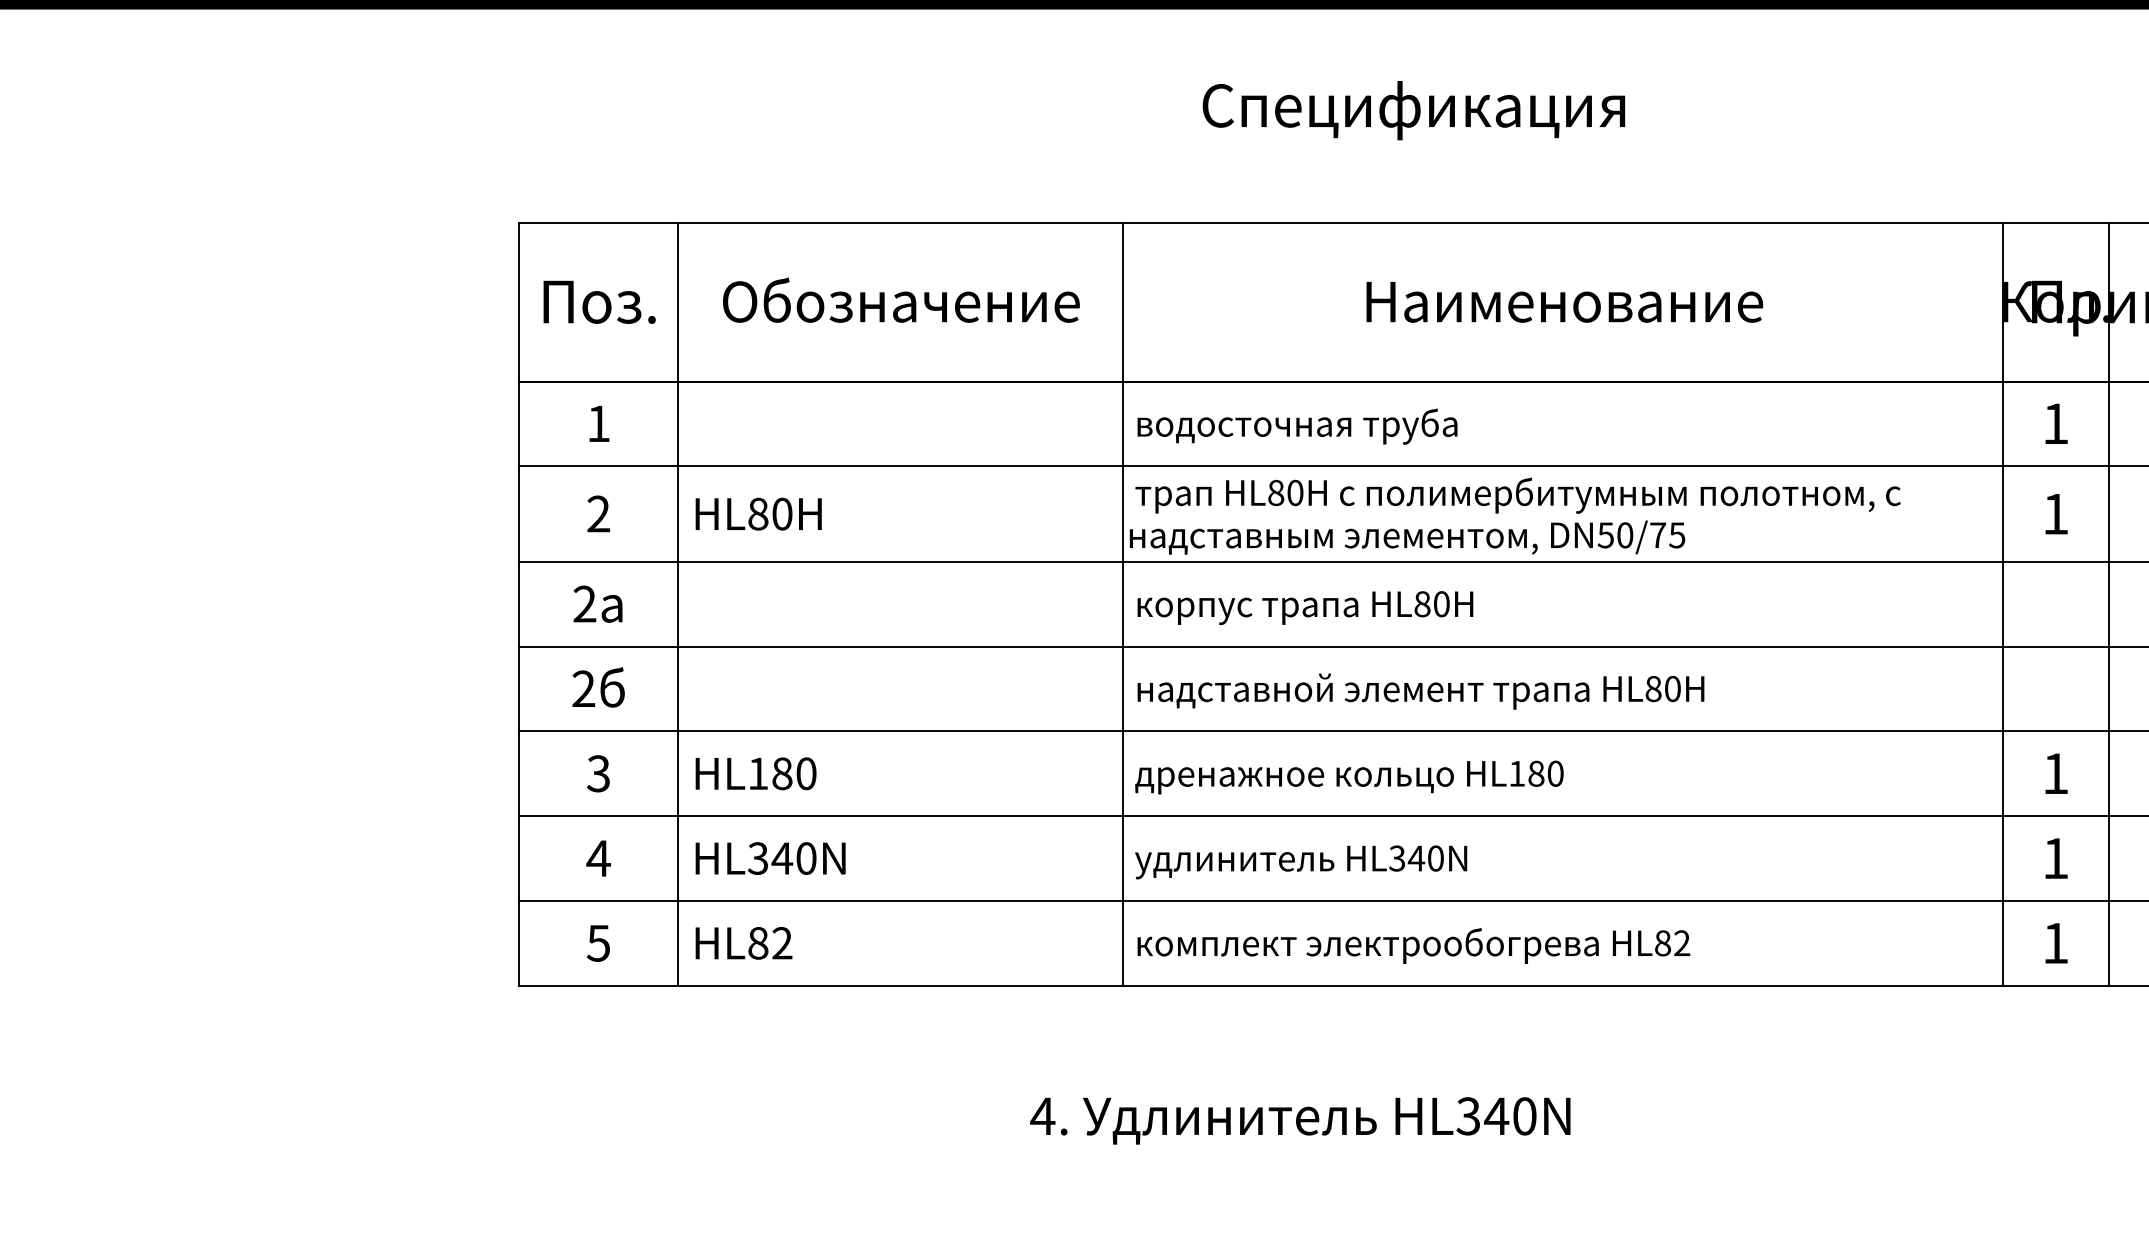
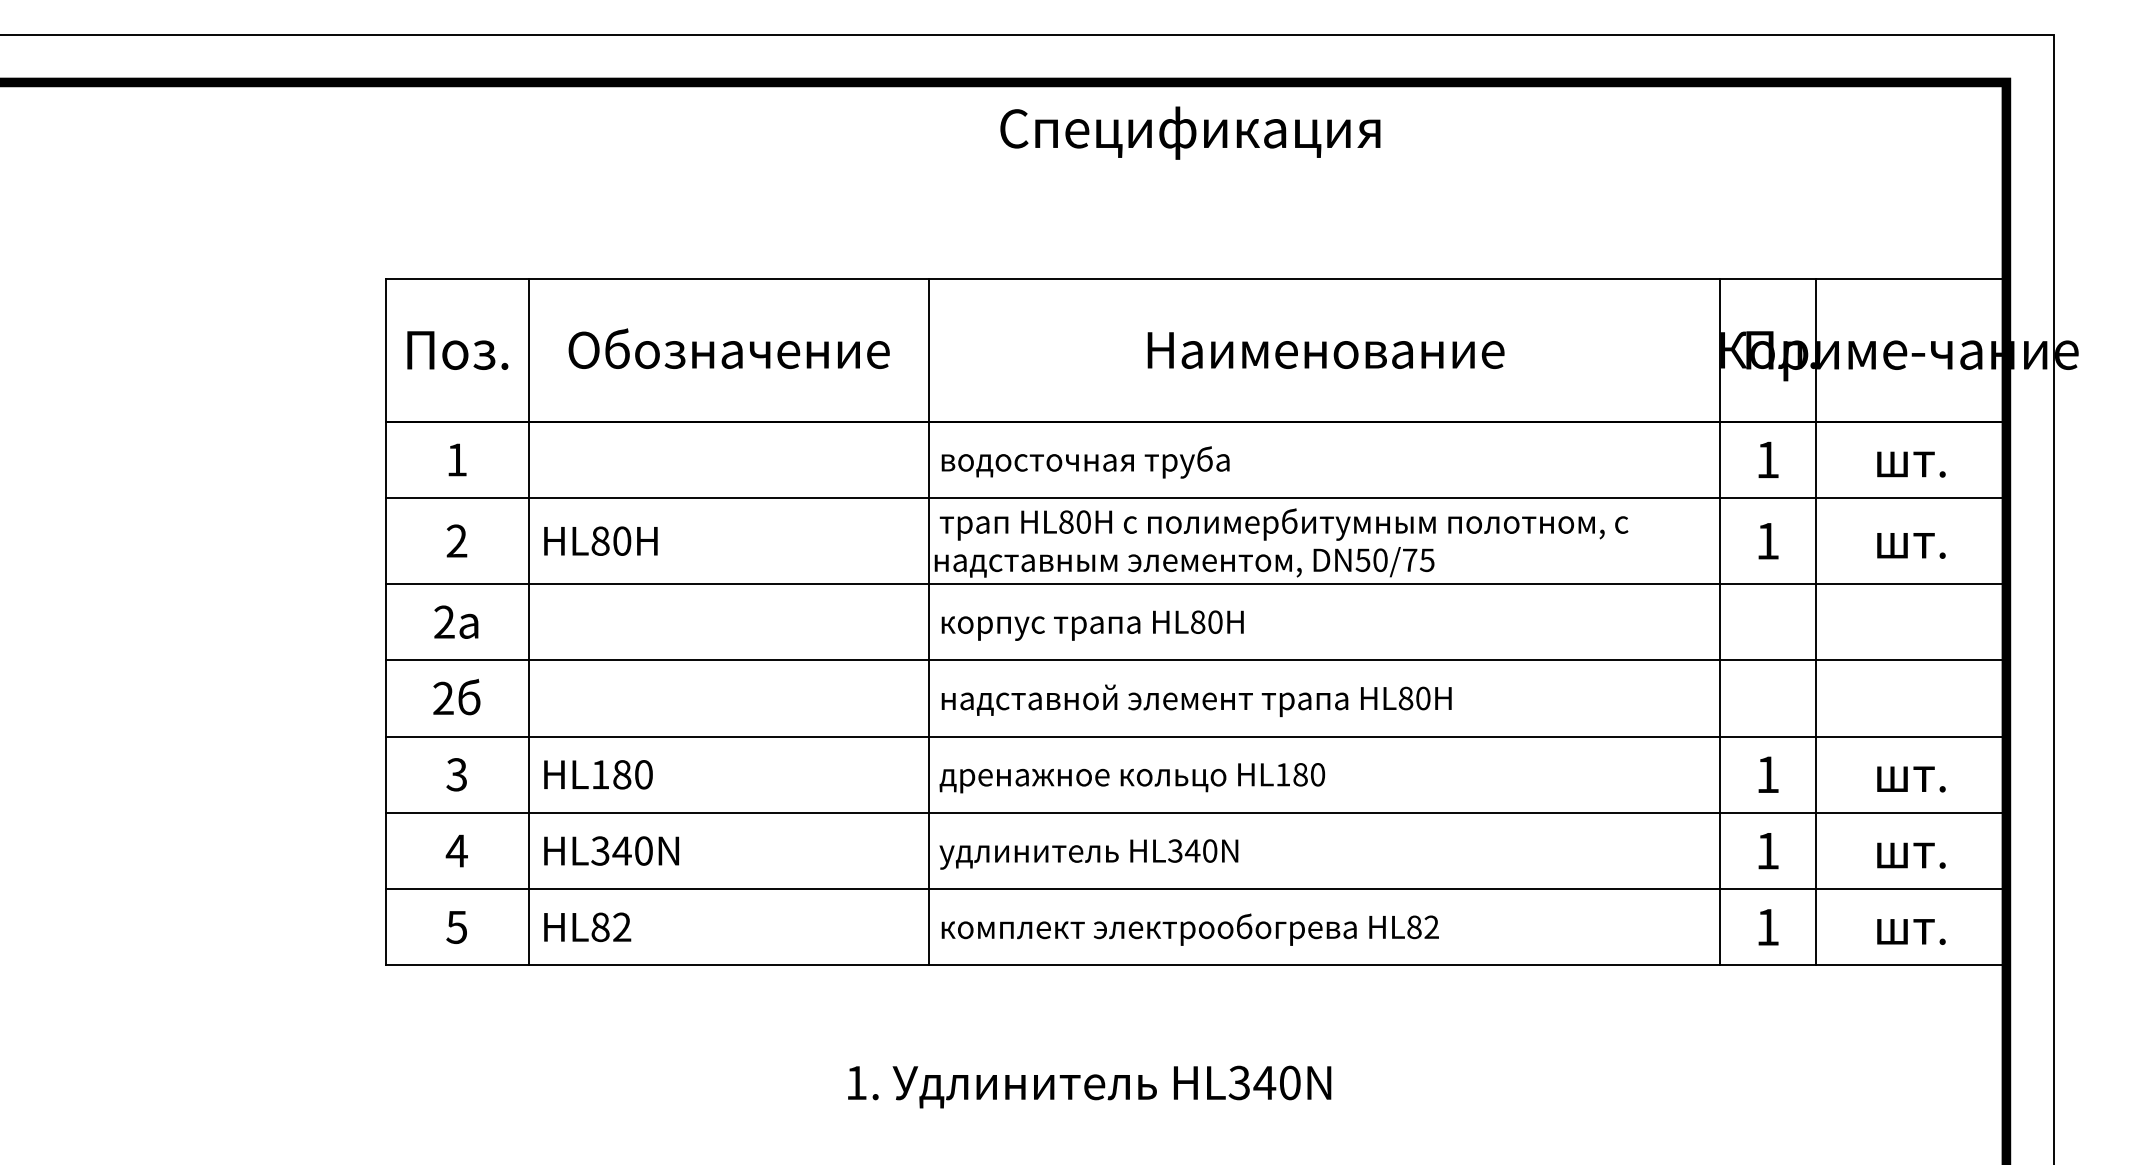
text: (1414, 109) -> (1190, 132), moved
text: (1042, 1115) -> (856, 1082), 4. -> 1.

